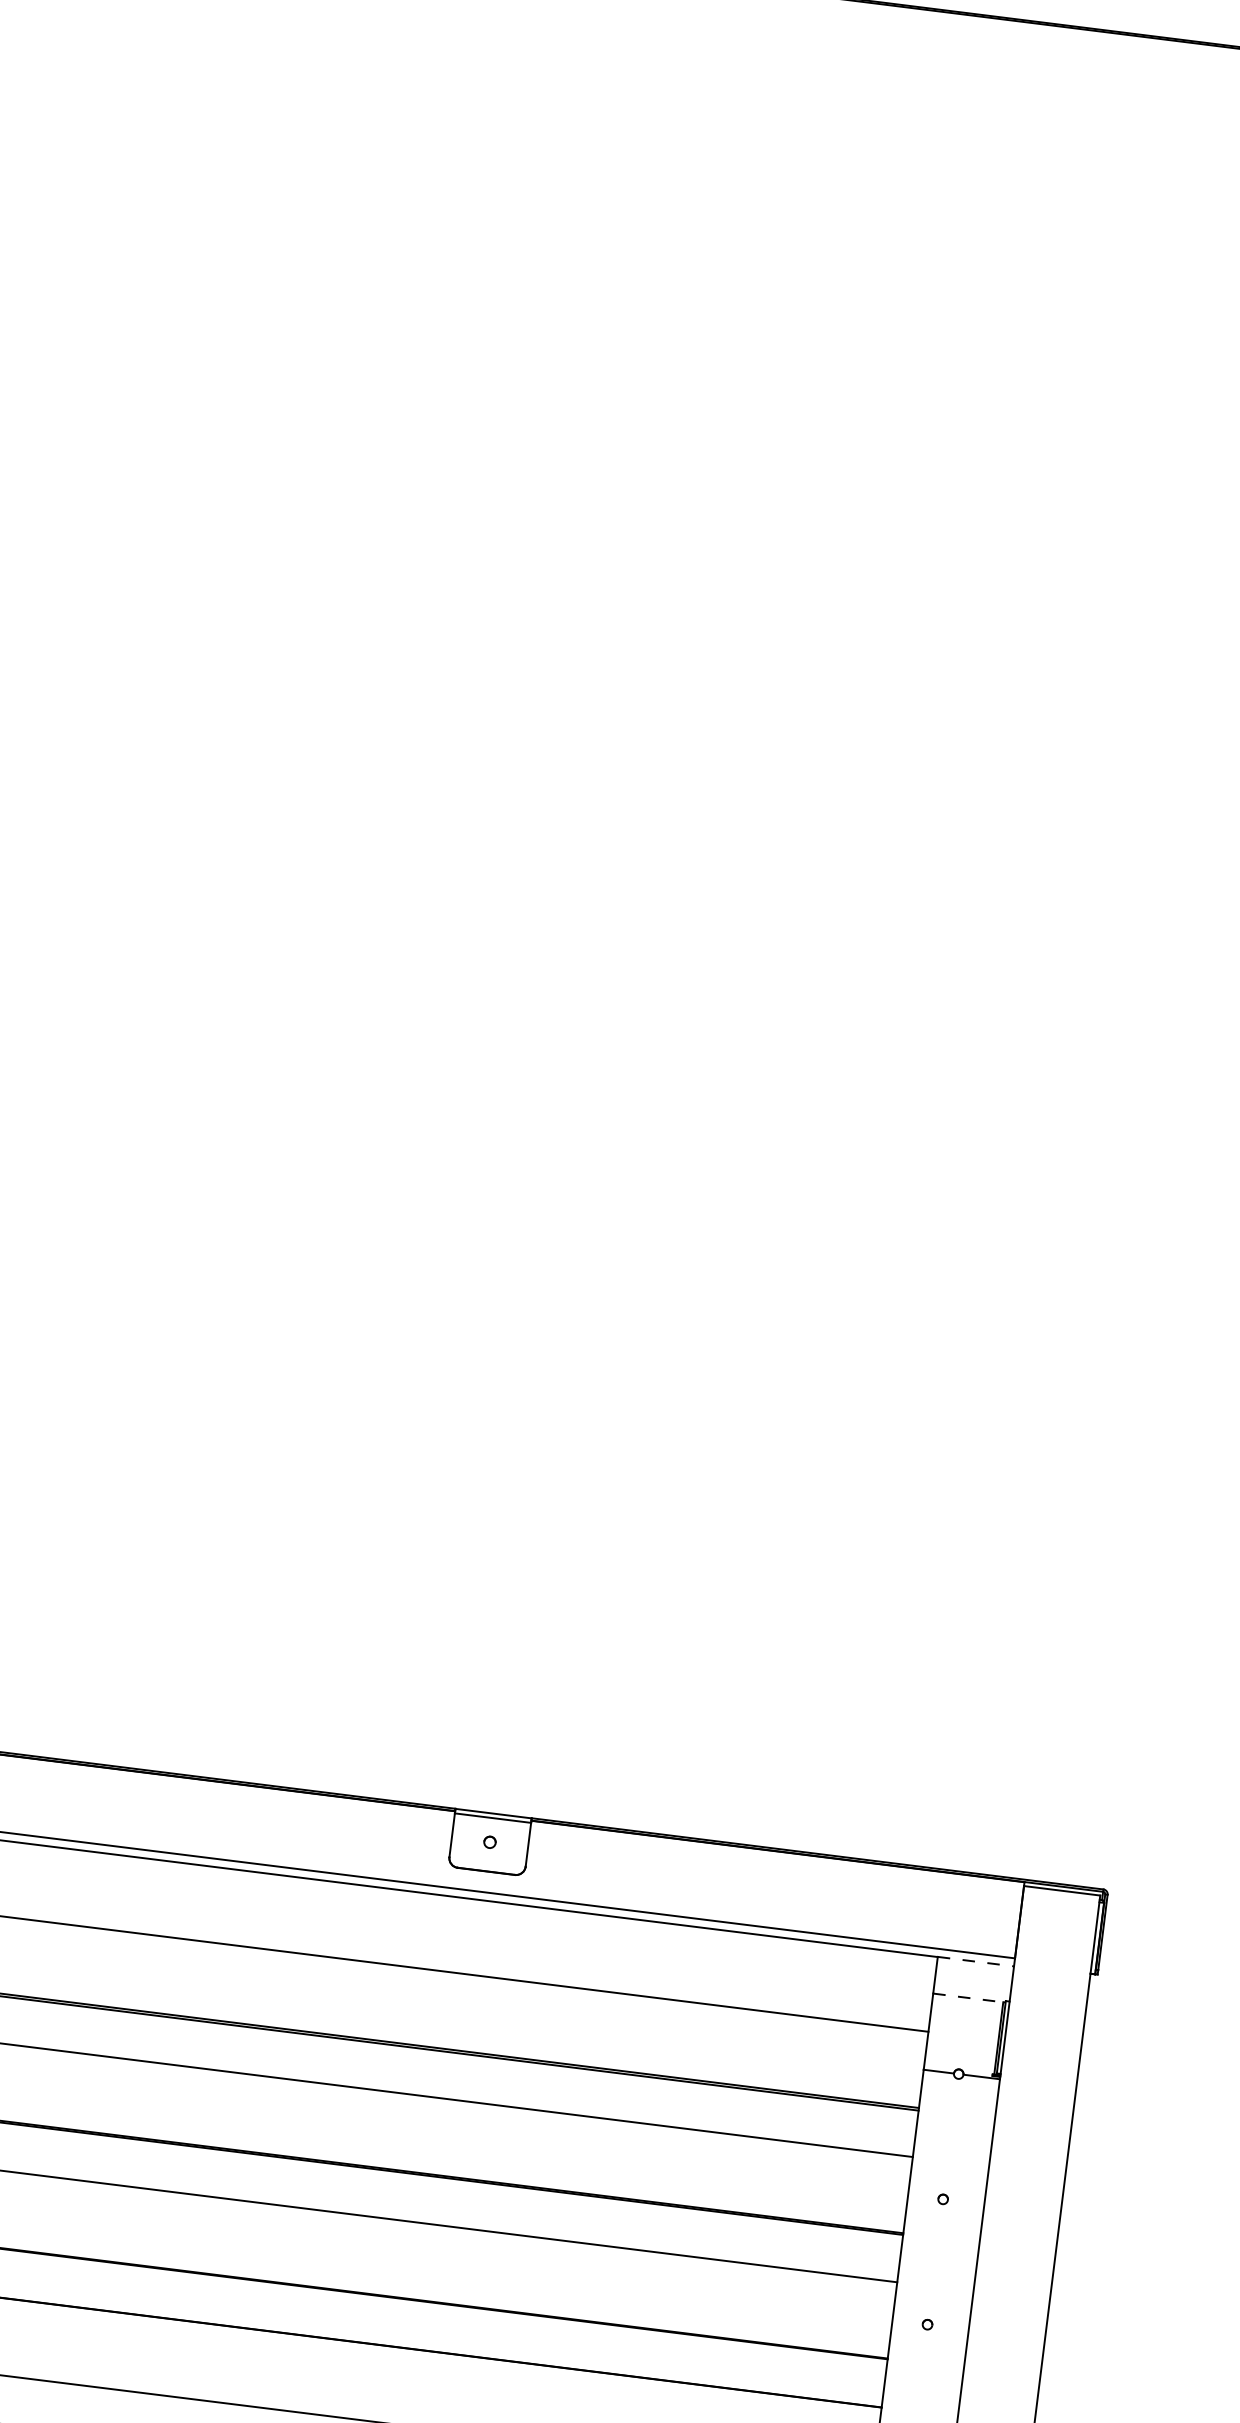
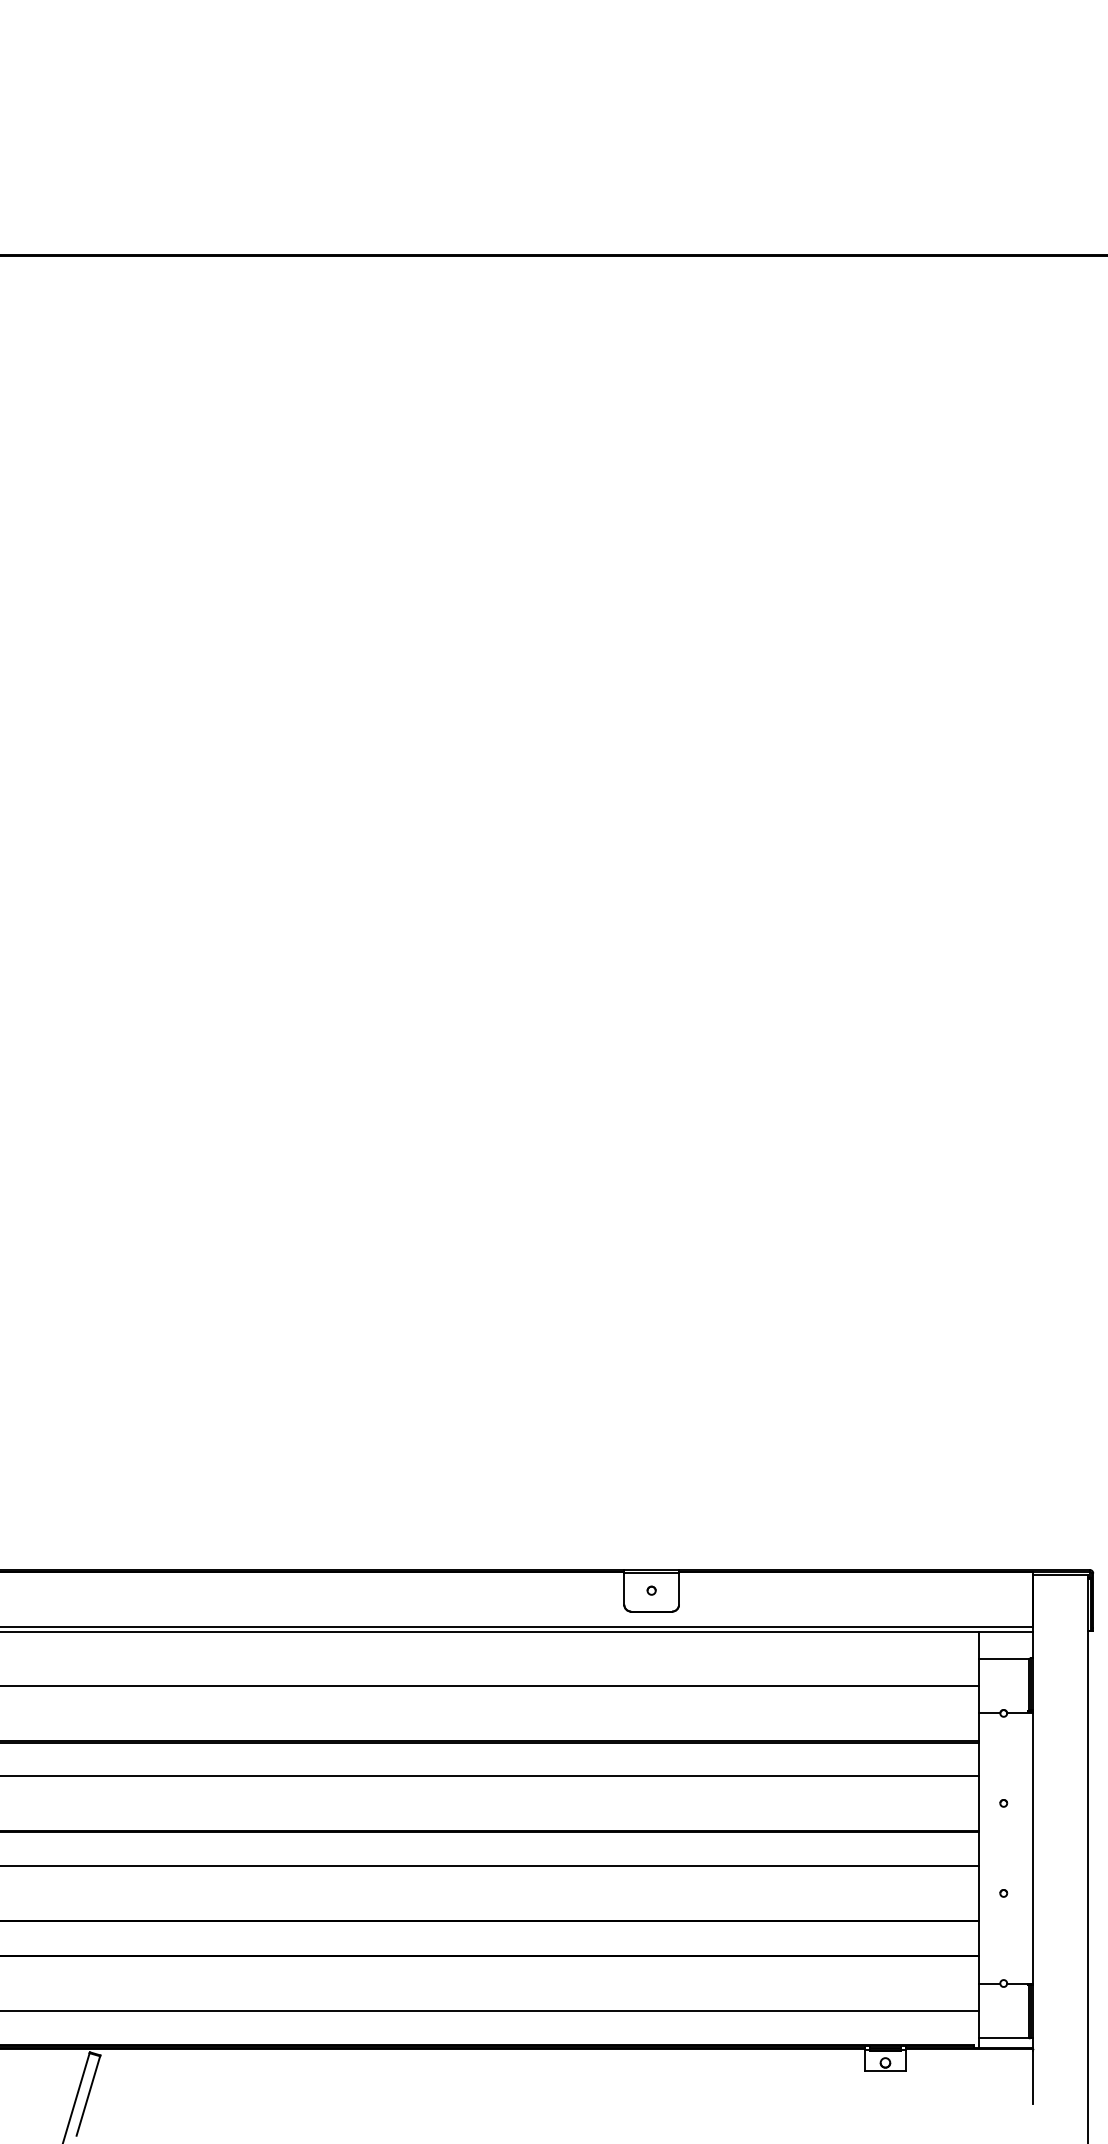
line: (976, 1961) -> (1006, 1632), dashed -> solid
line: (969, 1997) -> (1004, 1658), dashed -> solid

